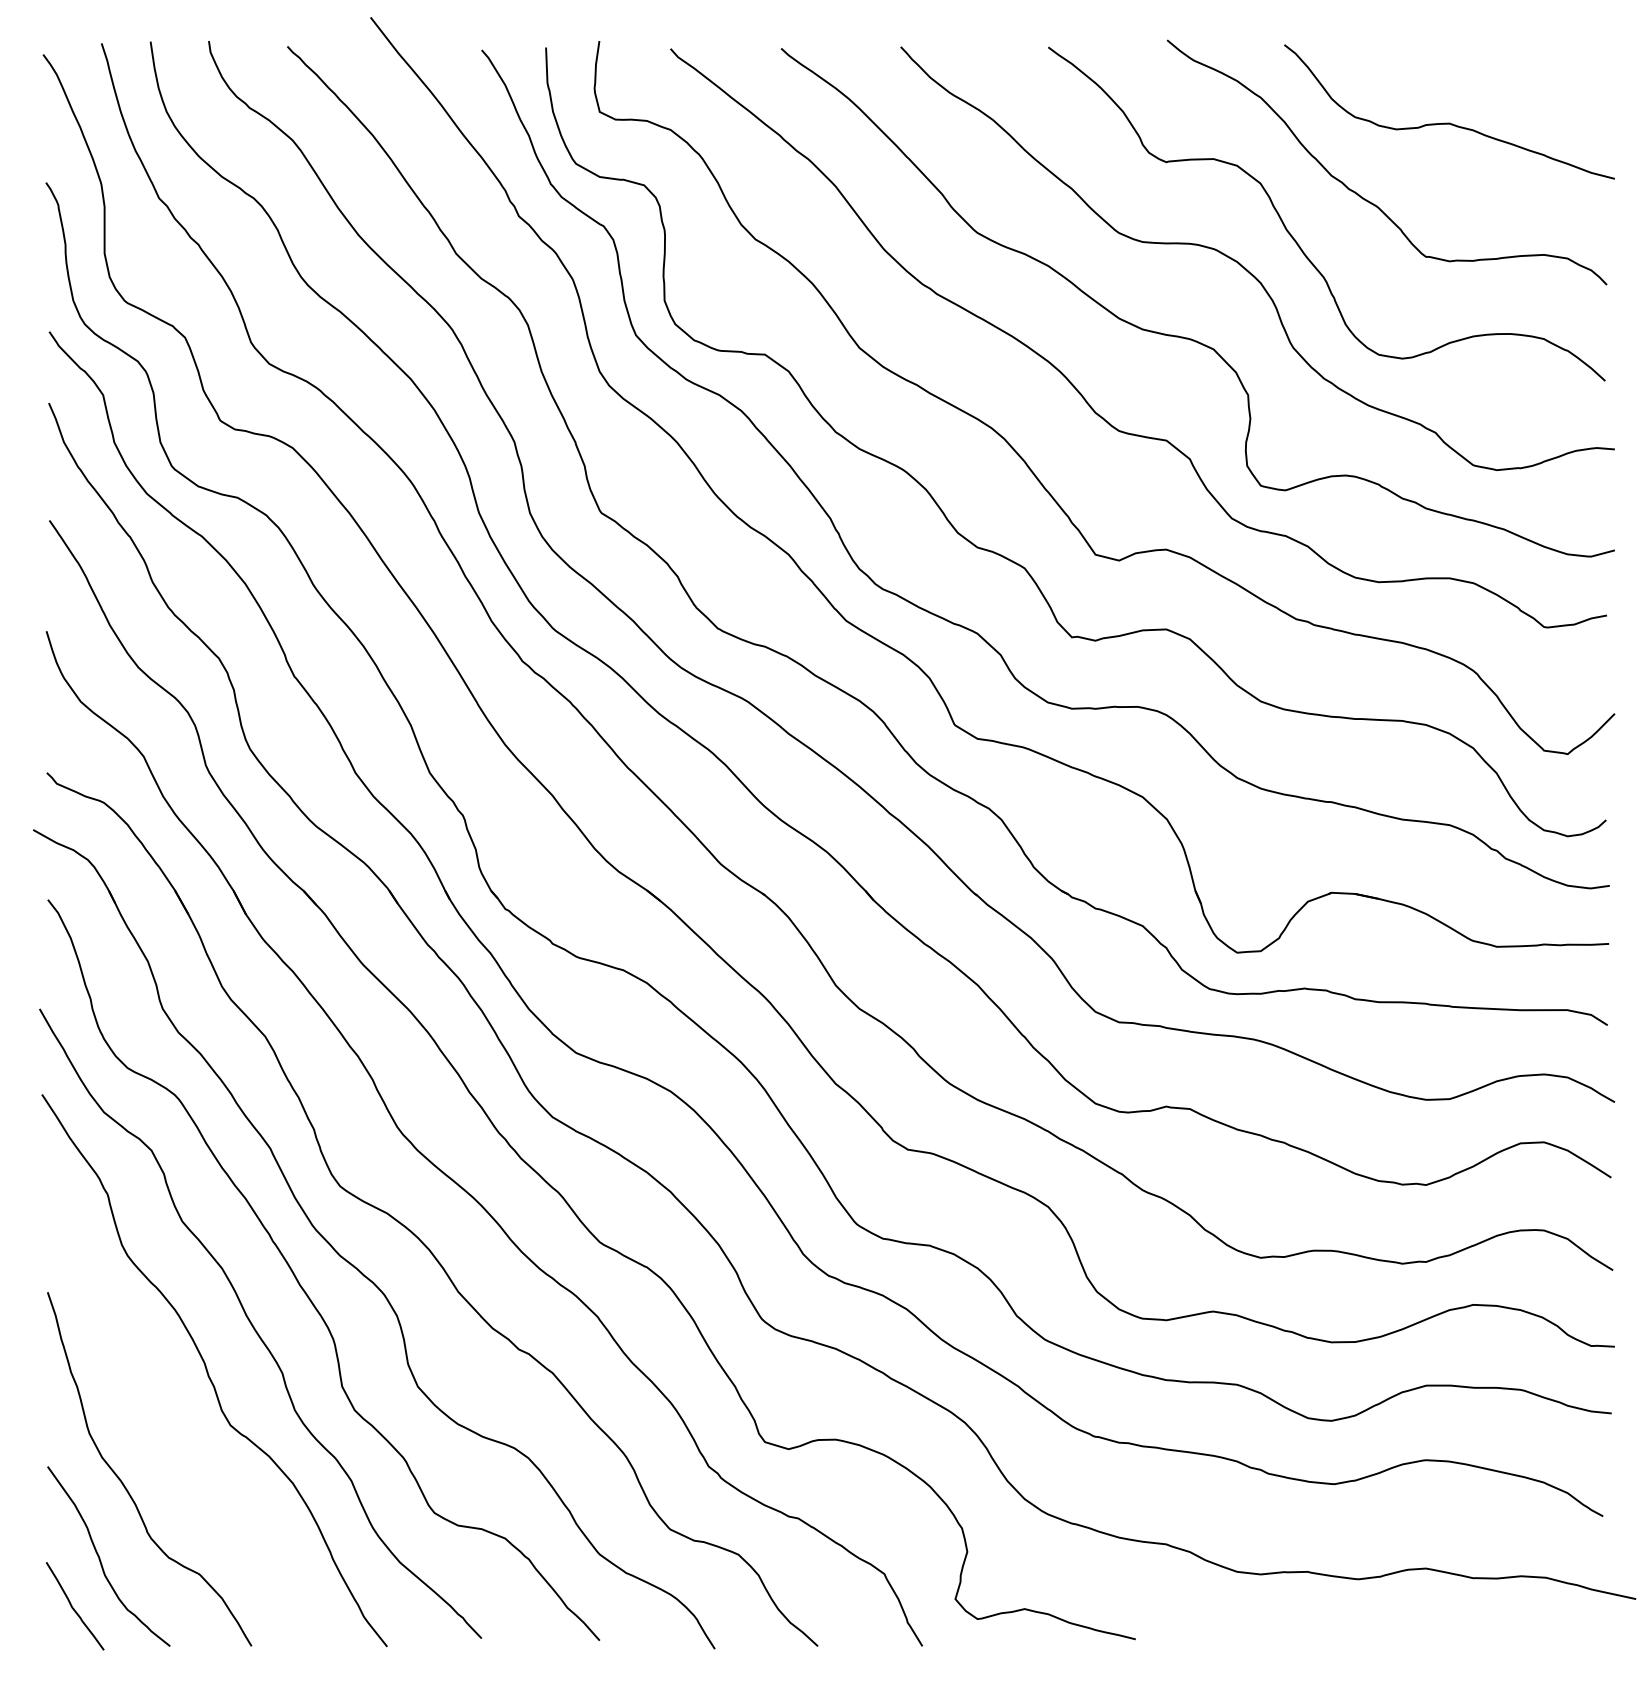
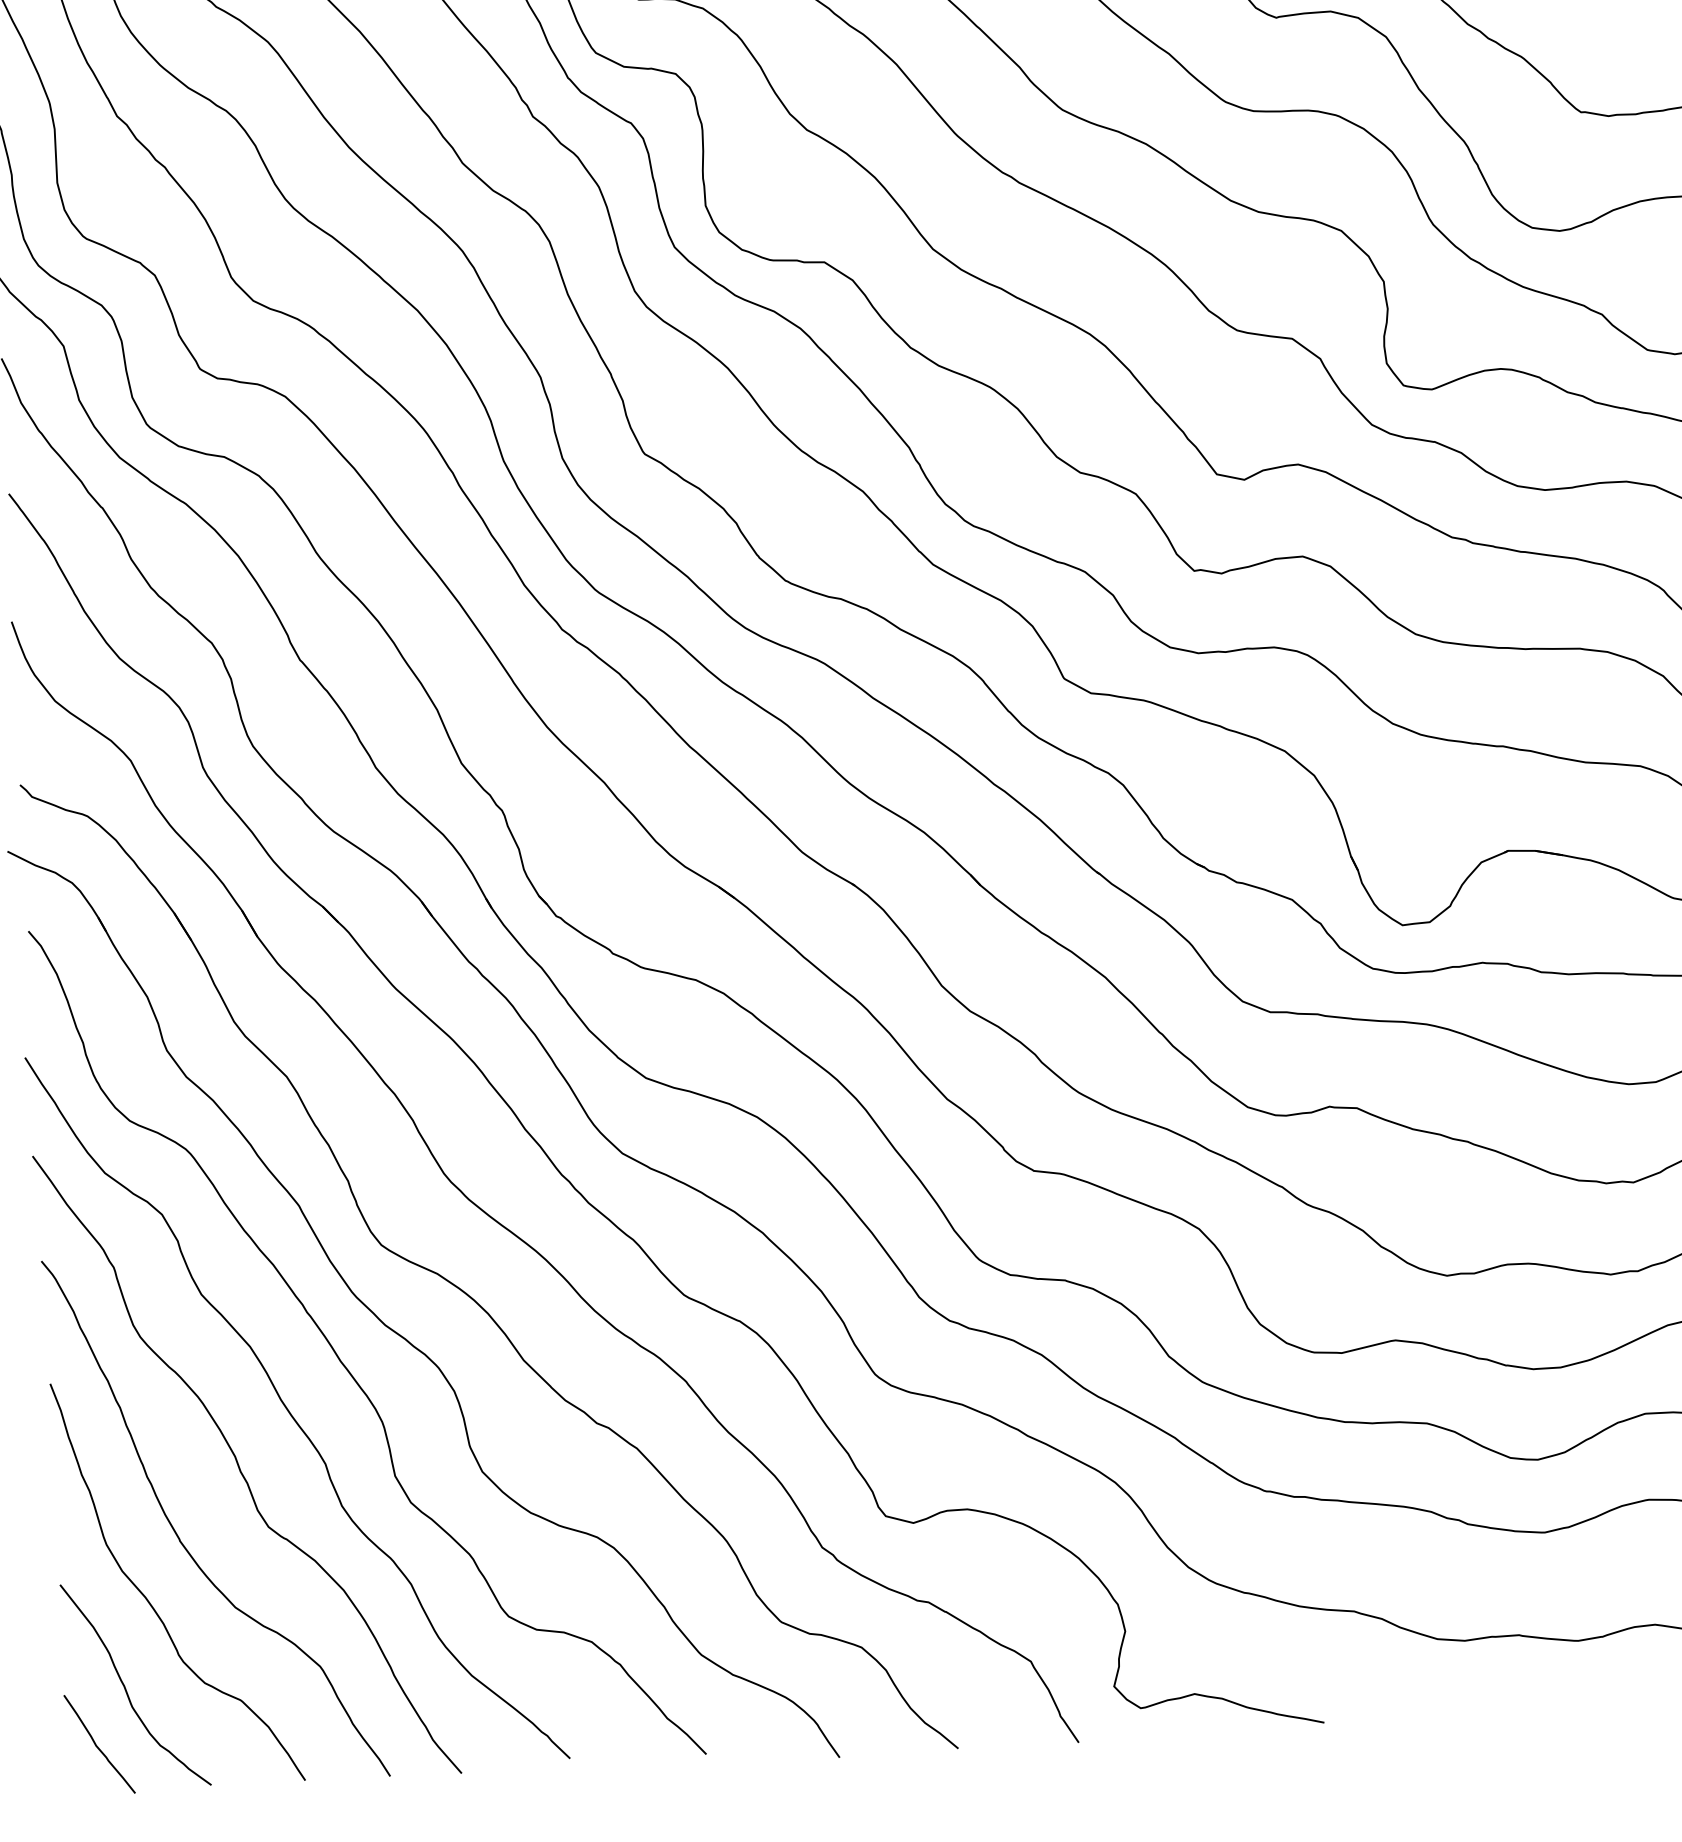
curve: (153, 1431) -> (180, 1538), added

